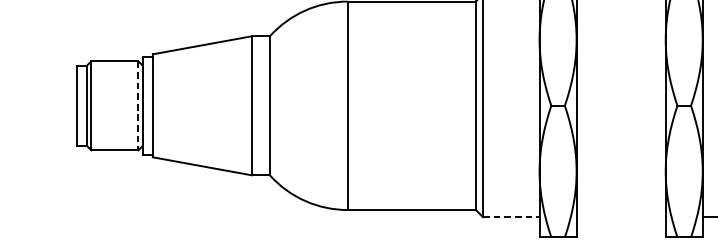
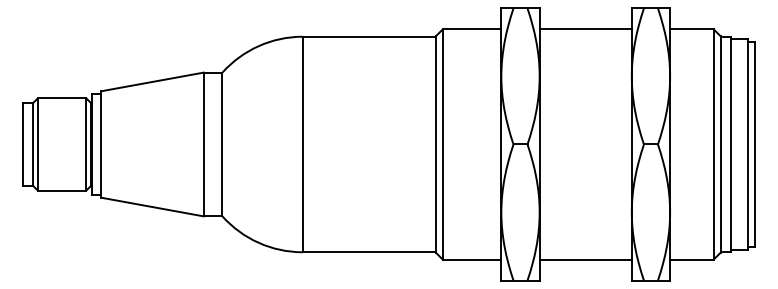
line: (138, 105) -> (86, 144), dashed -> solid
line: (511, 217) -> (472, 259), dashed -> solid
line: (620, 217) -> (585, 259), added

